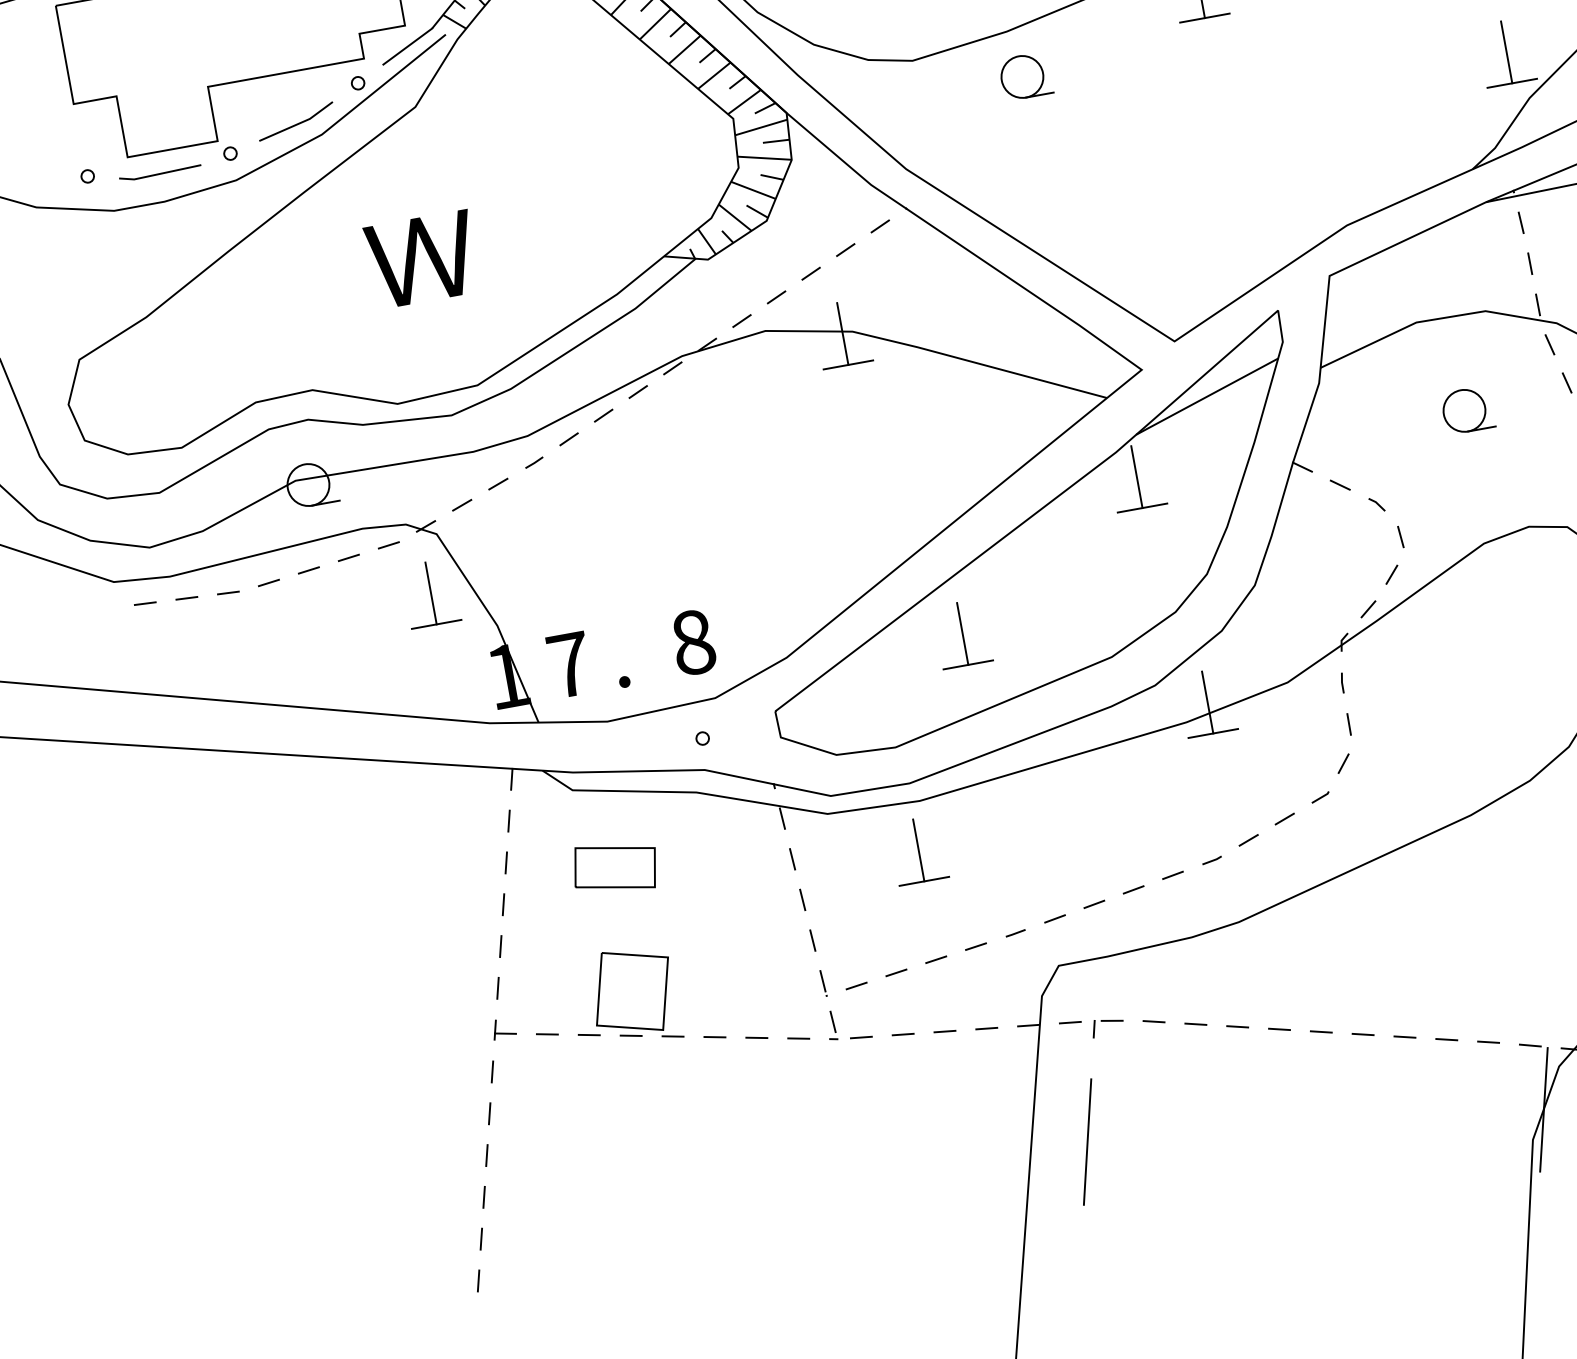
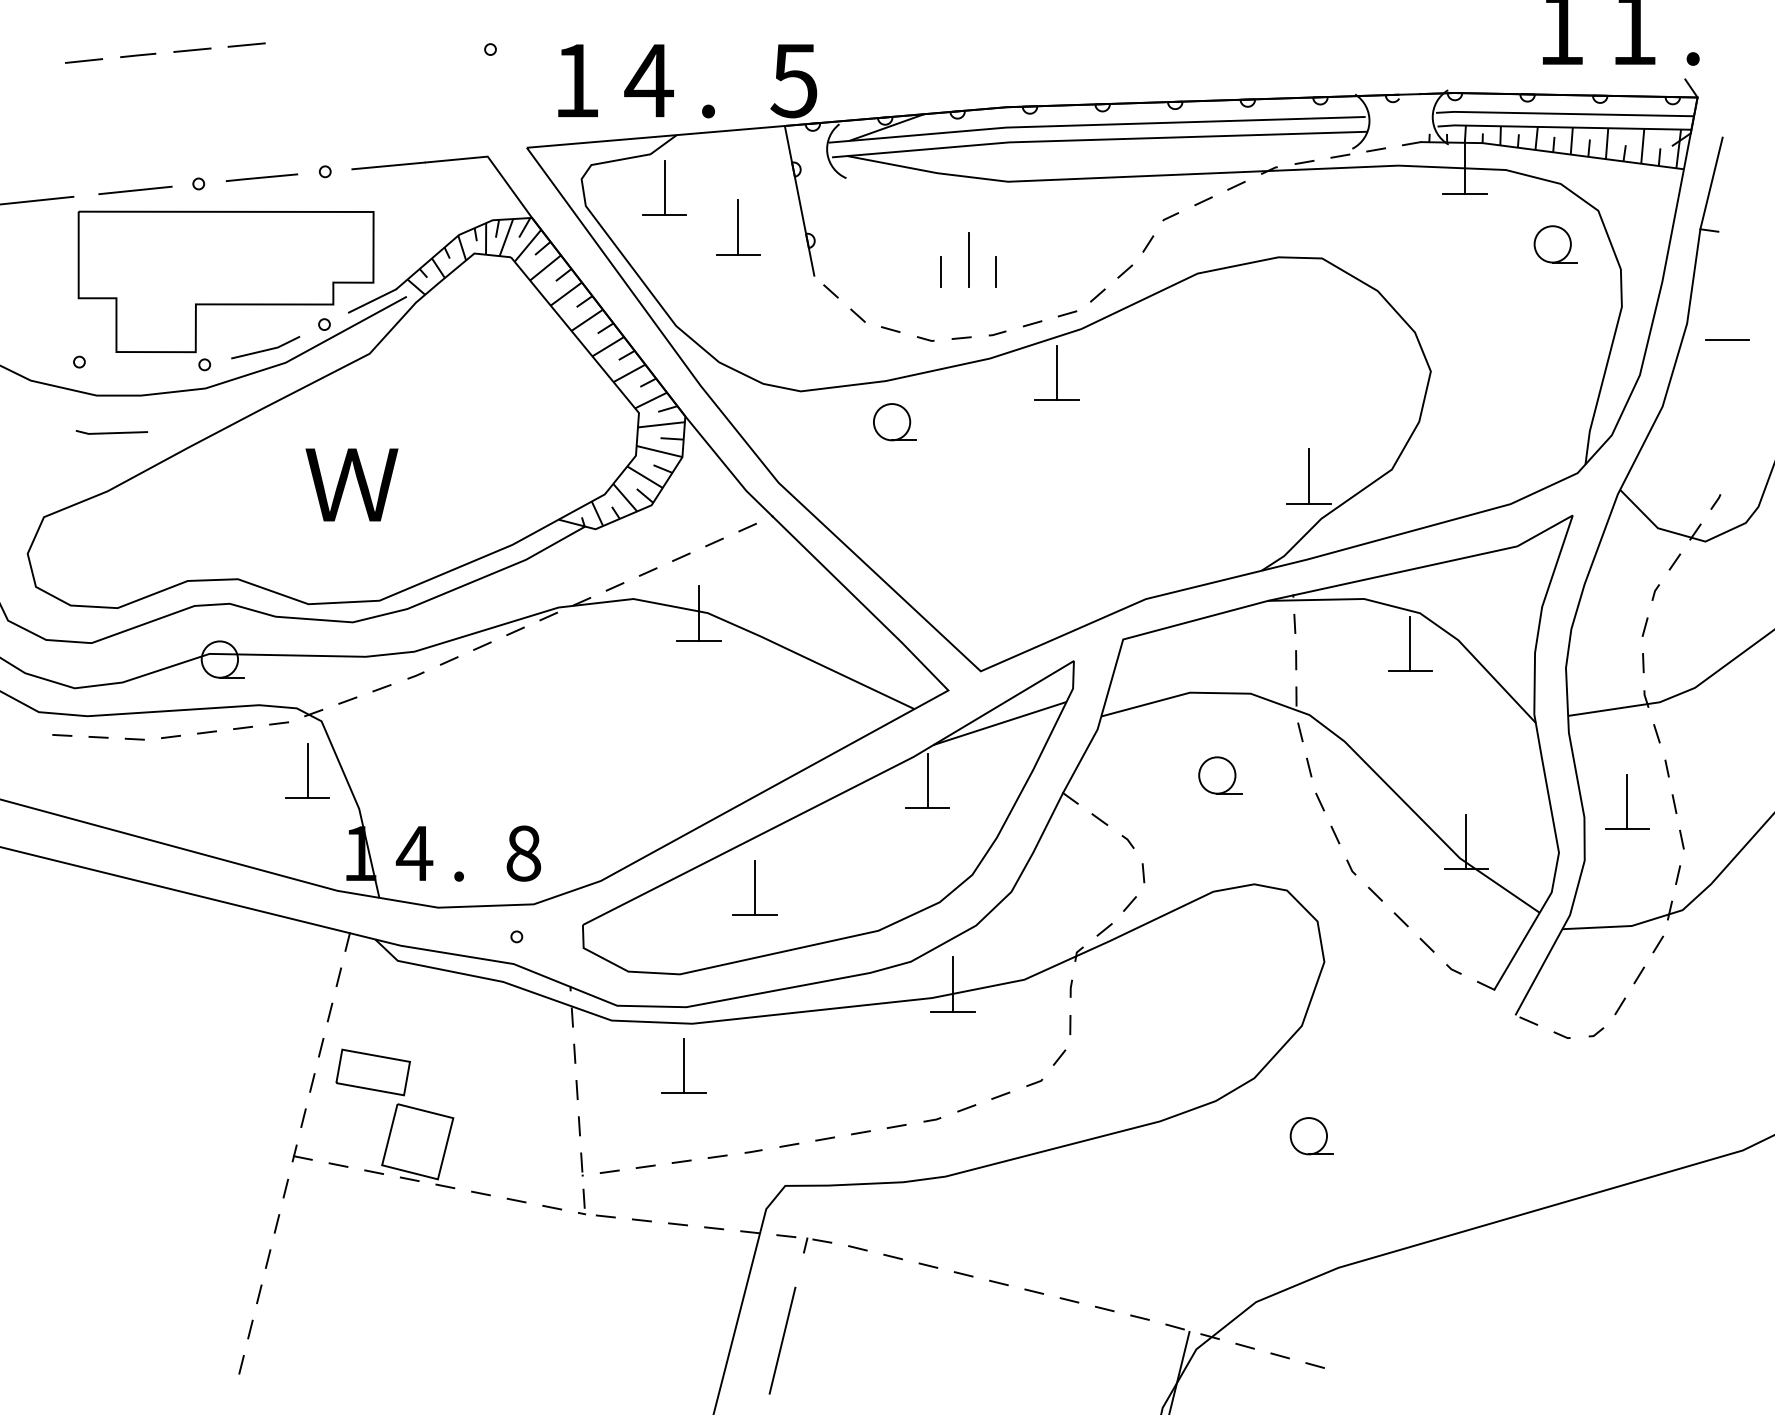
line: (159, 173) -> (111, 432), moved
text: (569, 665) -> (414, 853), 7 -> 4
part: (614, 867) -> (372, 1072), moved

